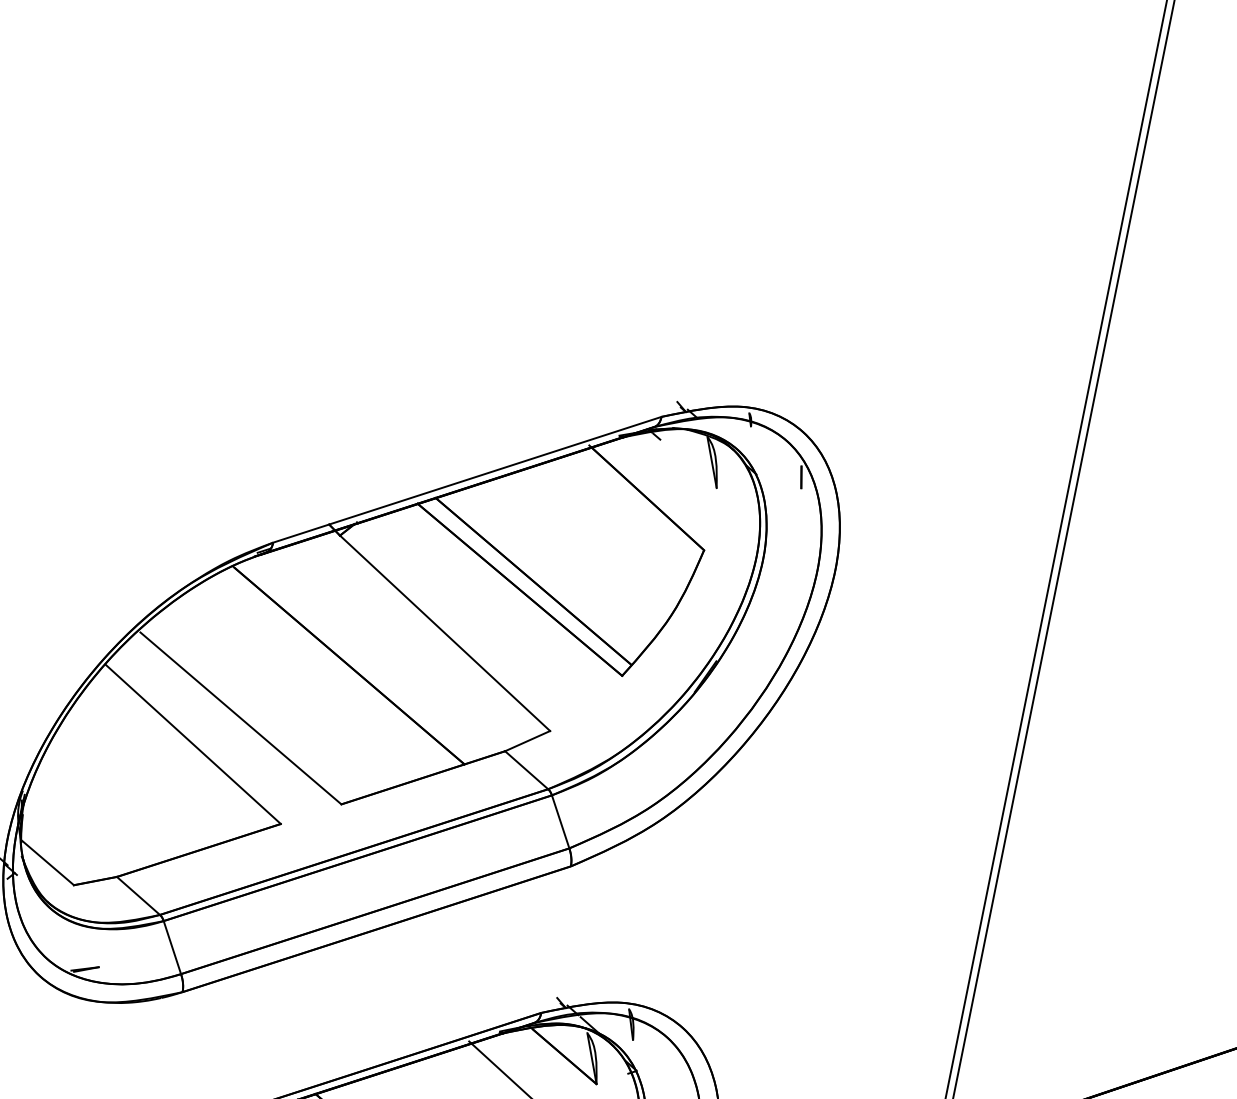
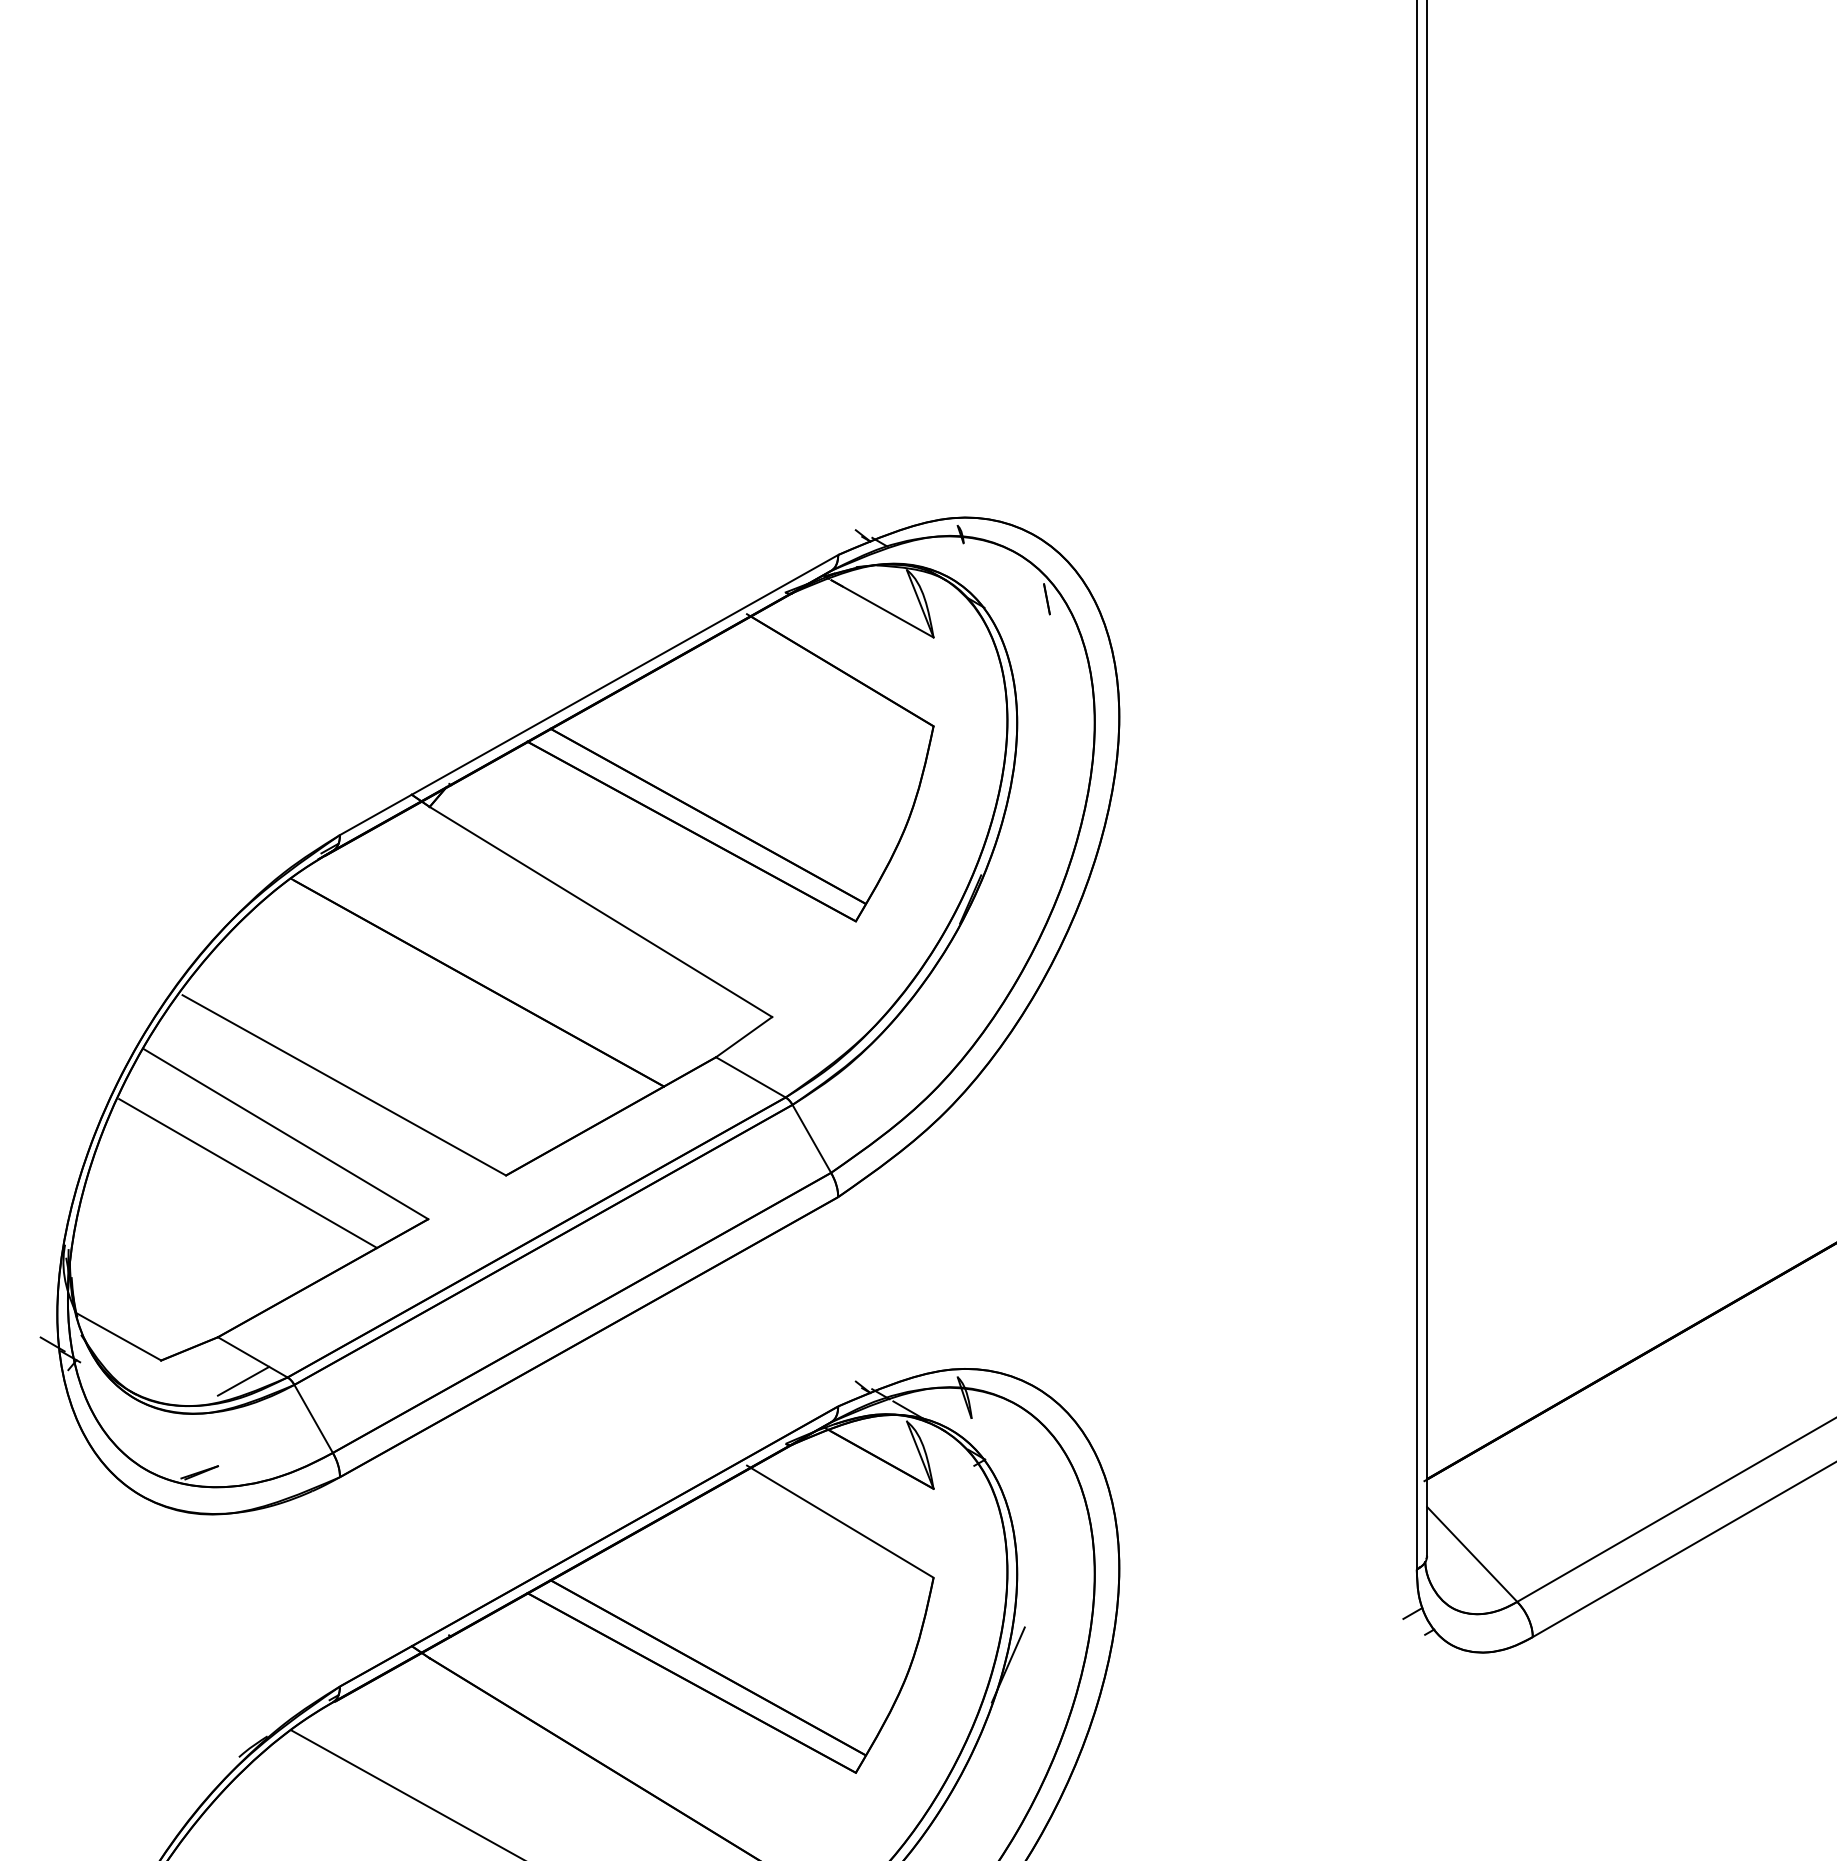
line: (684, 460) -> (882, 608), added
line: (161, 766) -> (248, 1173), added
line: (128, 910) -> (243, 1380), added

